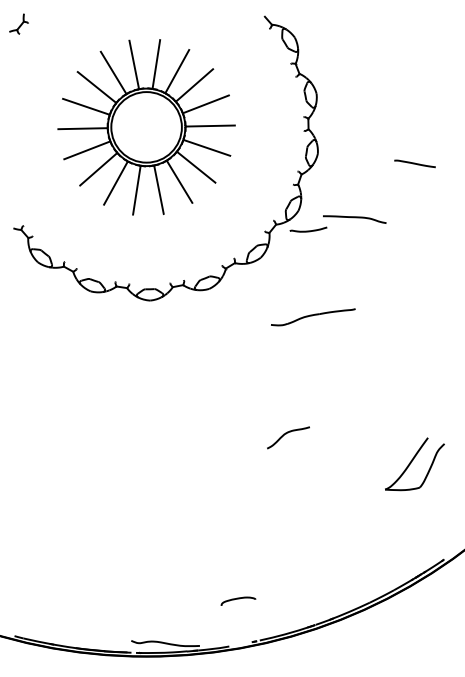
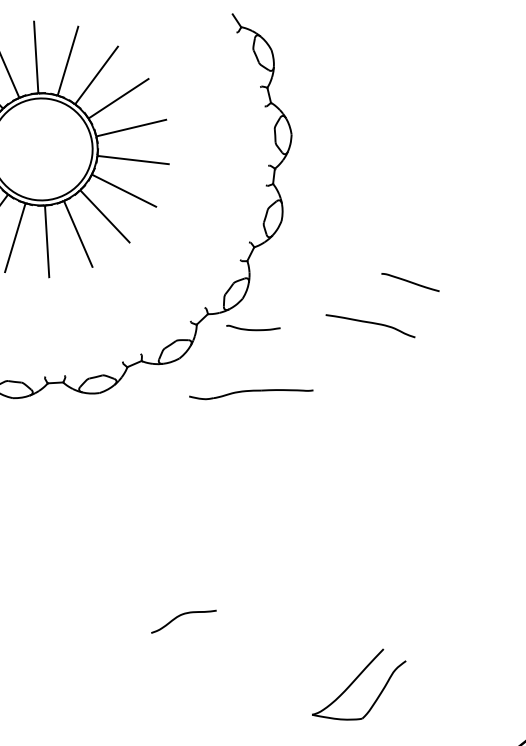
line: (414, 163) -> (409, 281), moved
curve: (354, 218) -> (370, 324), moved
part: (313, 317) -> (251, 394), moved

